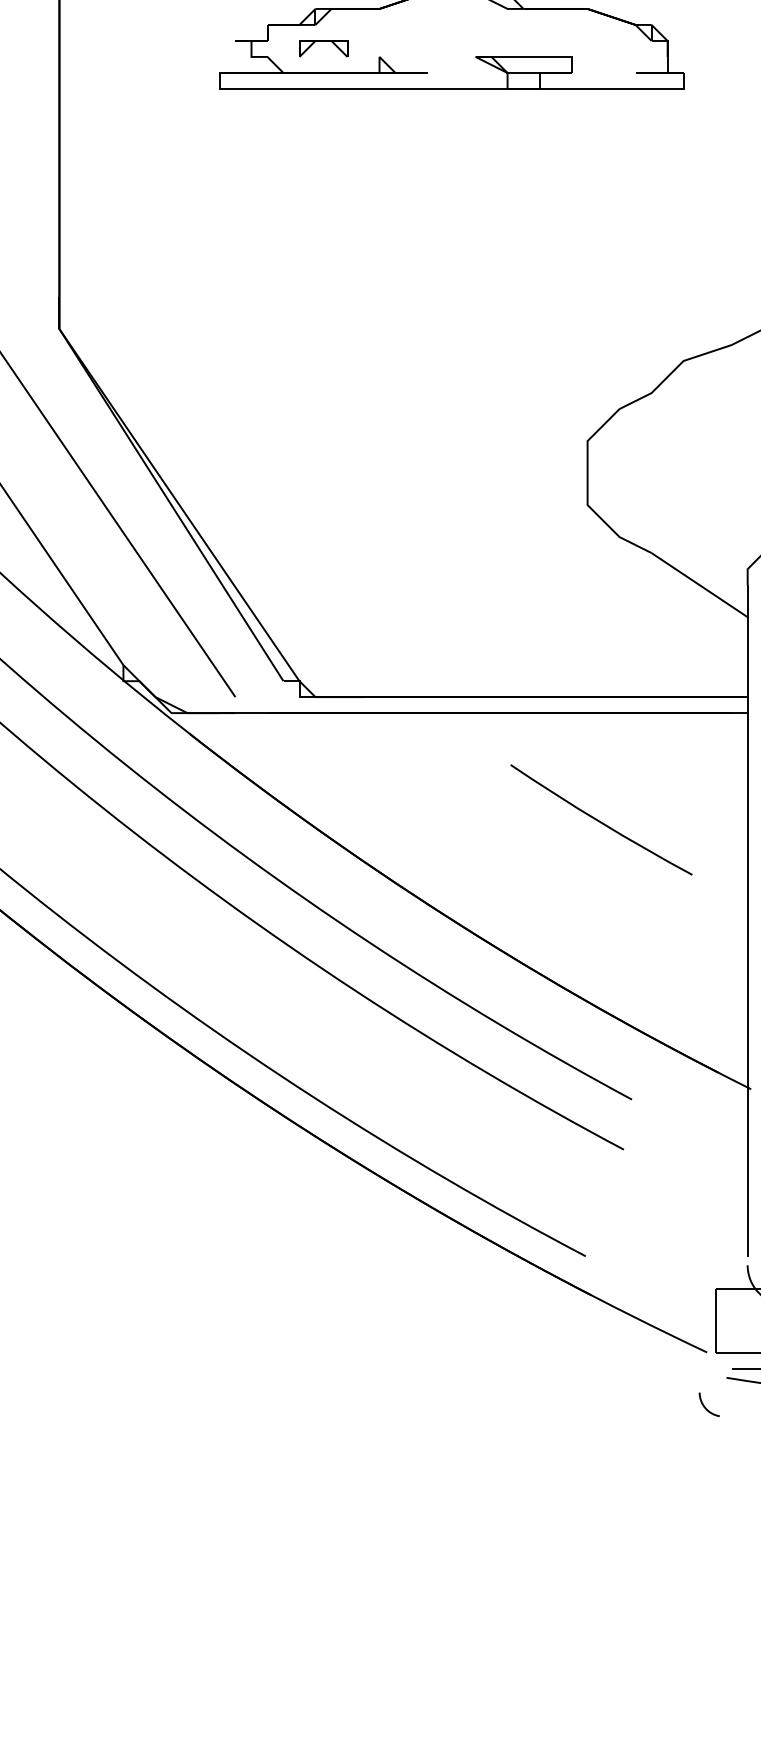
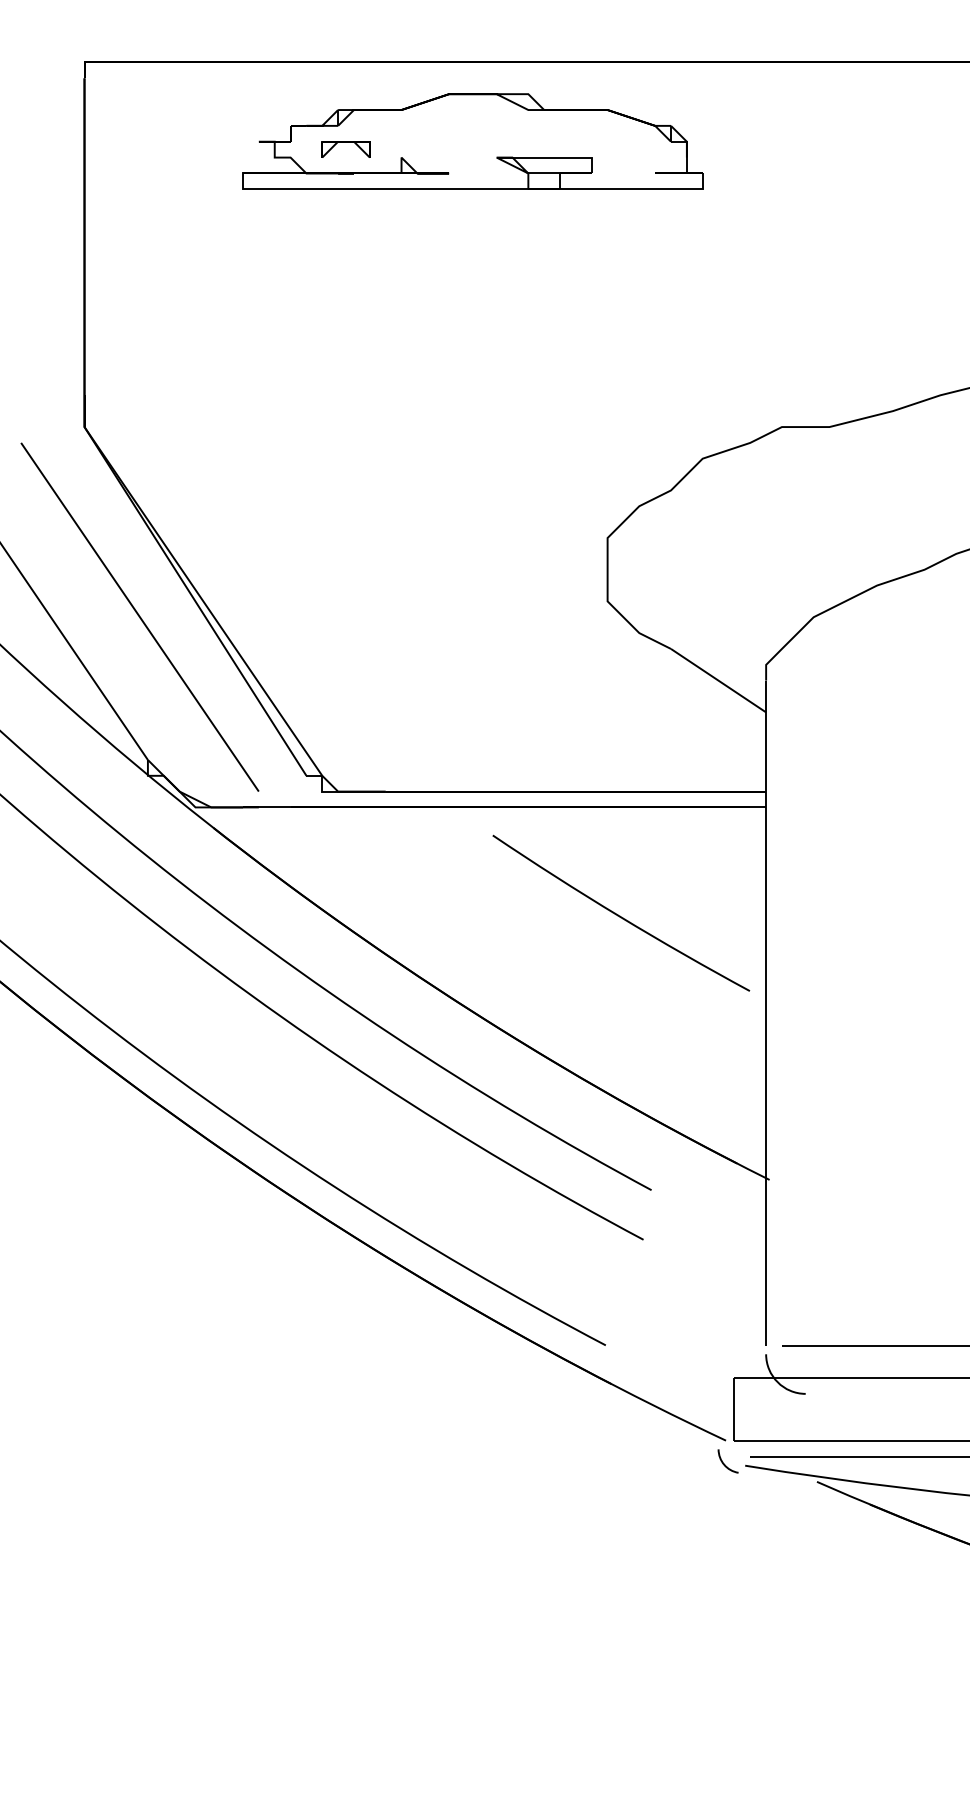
part: (601, 819) -> (621, 912), size x1.43
part: (708, 1404) -> (727, 1461), moved

